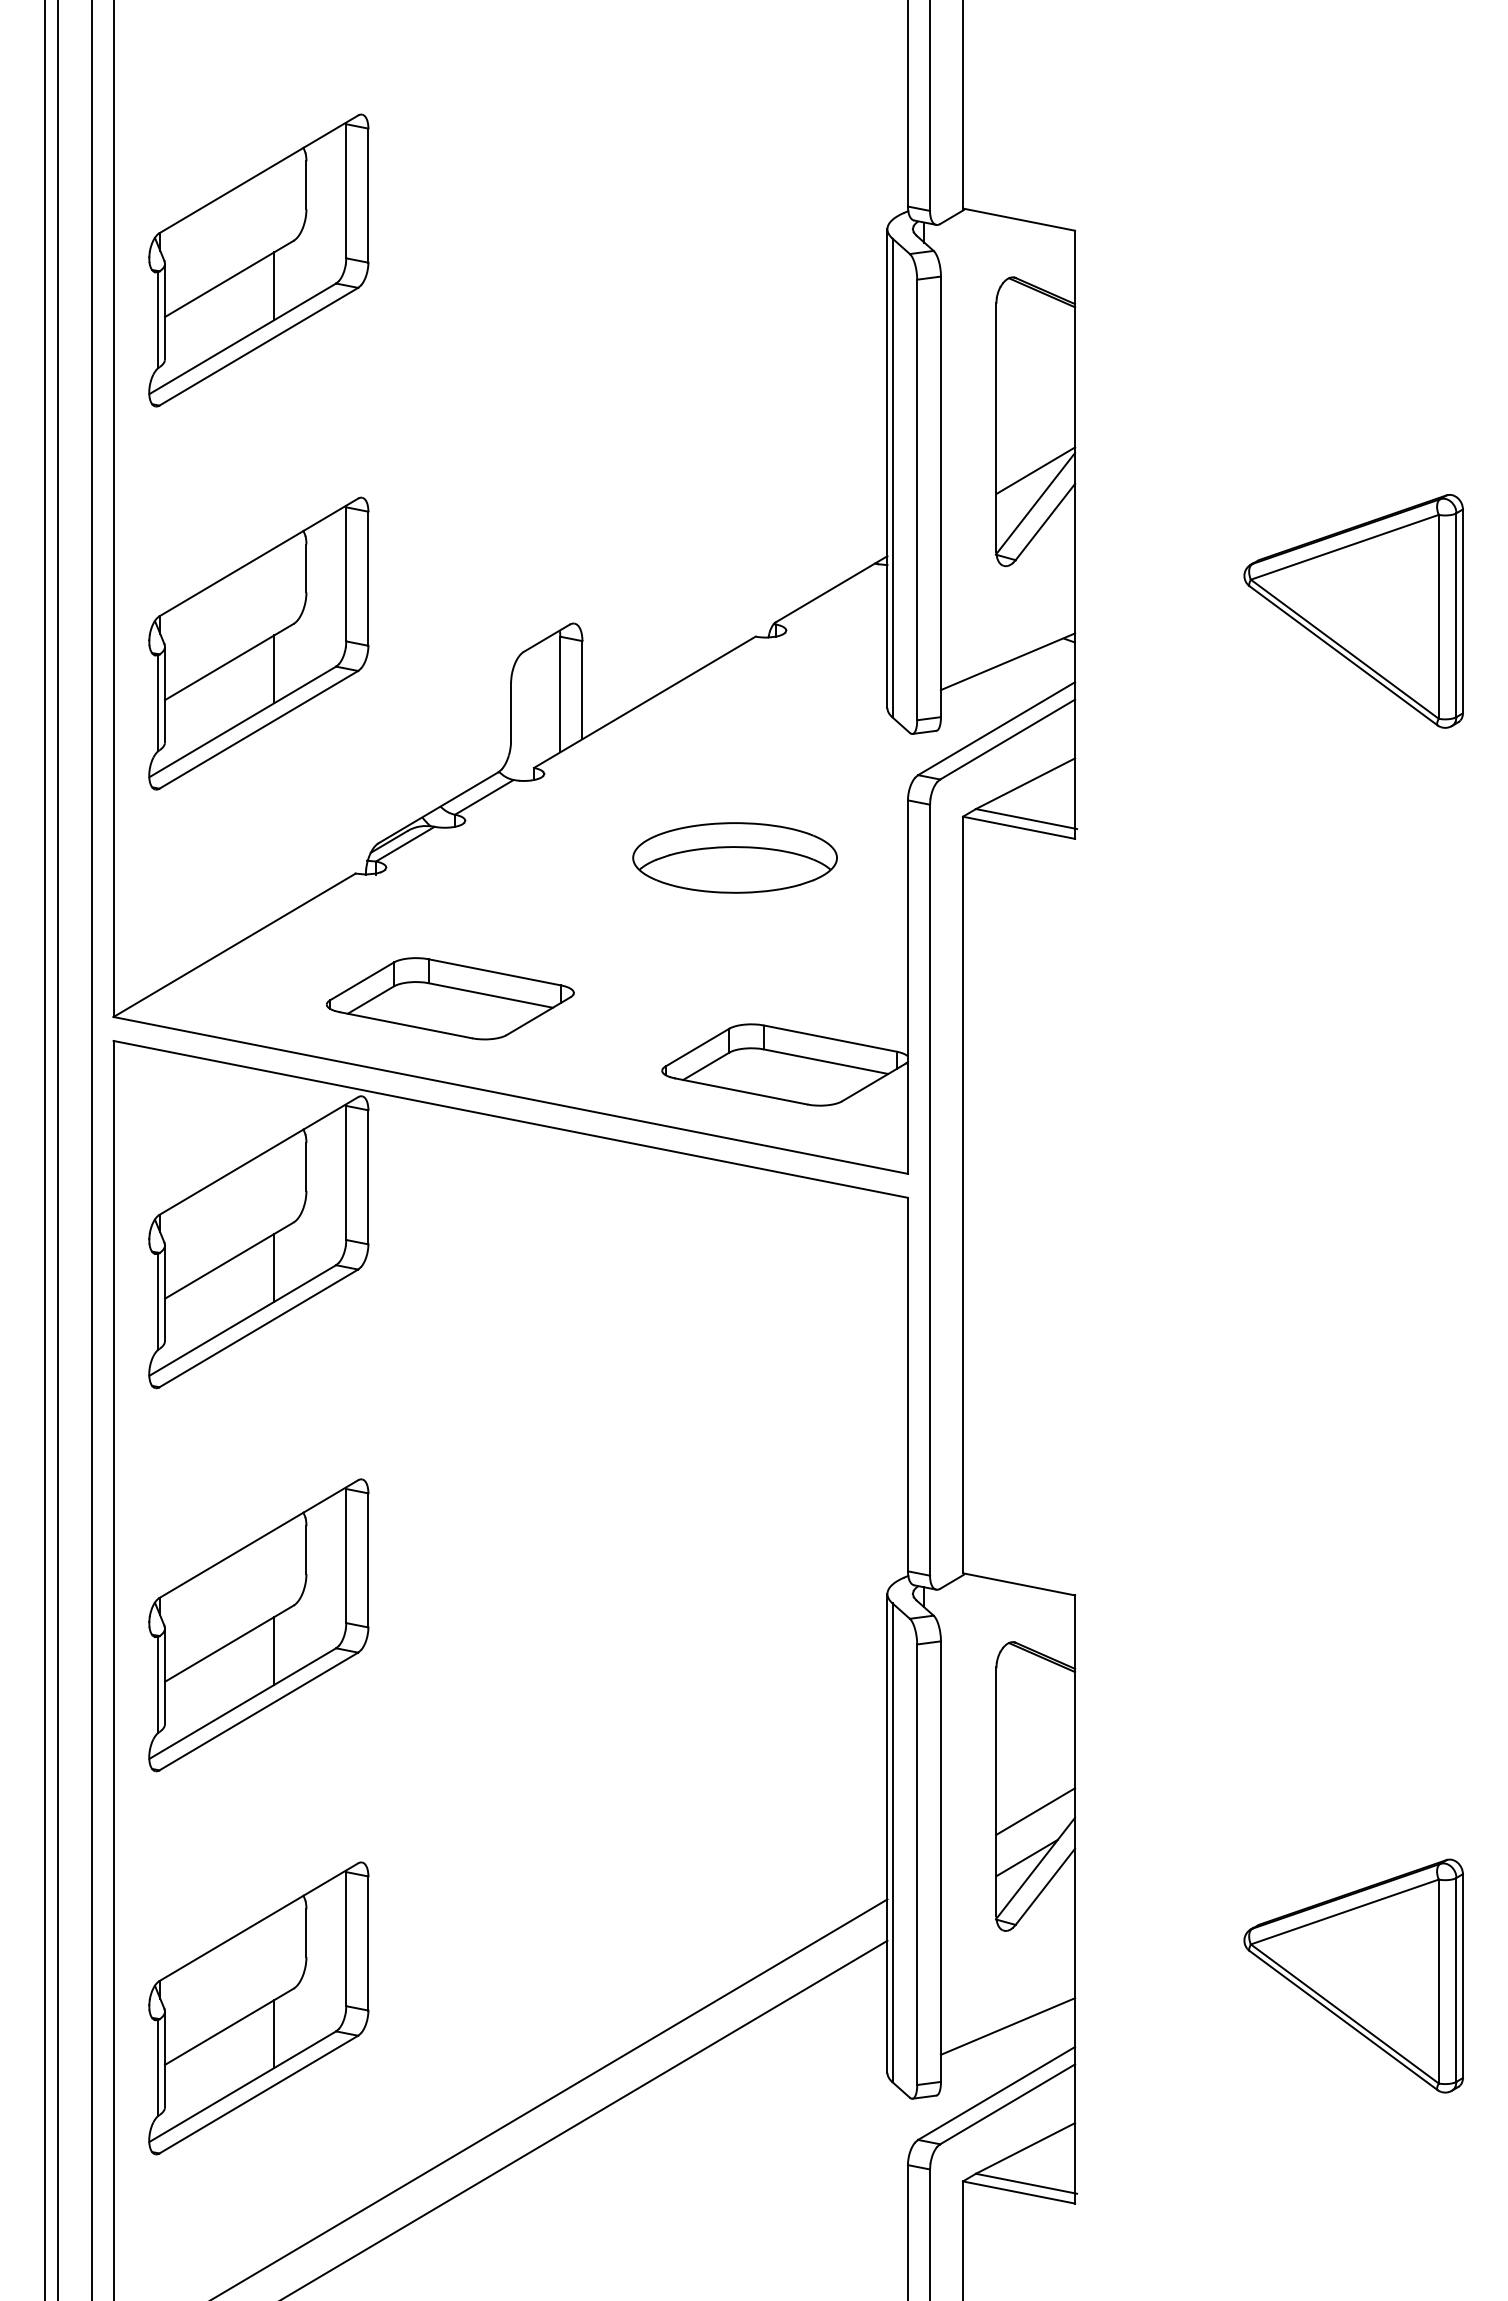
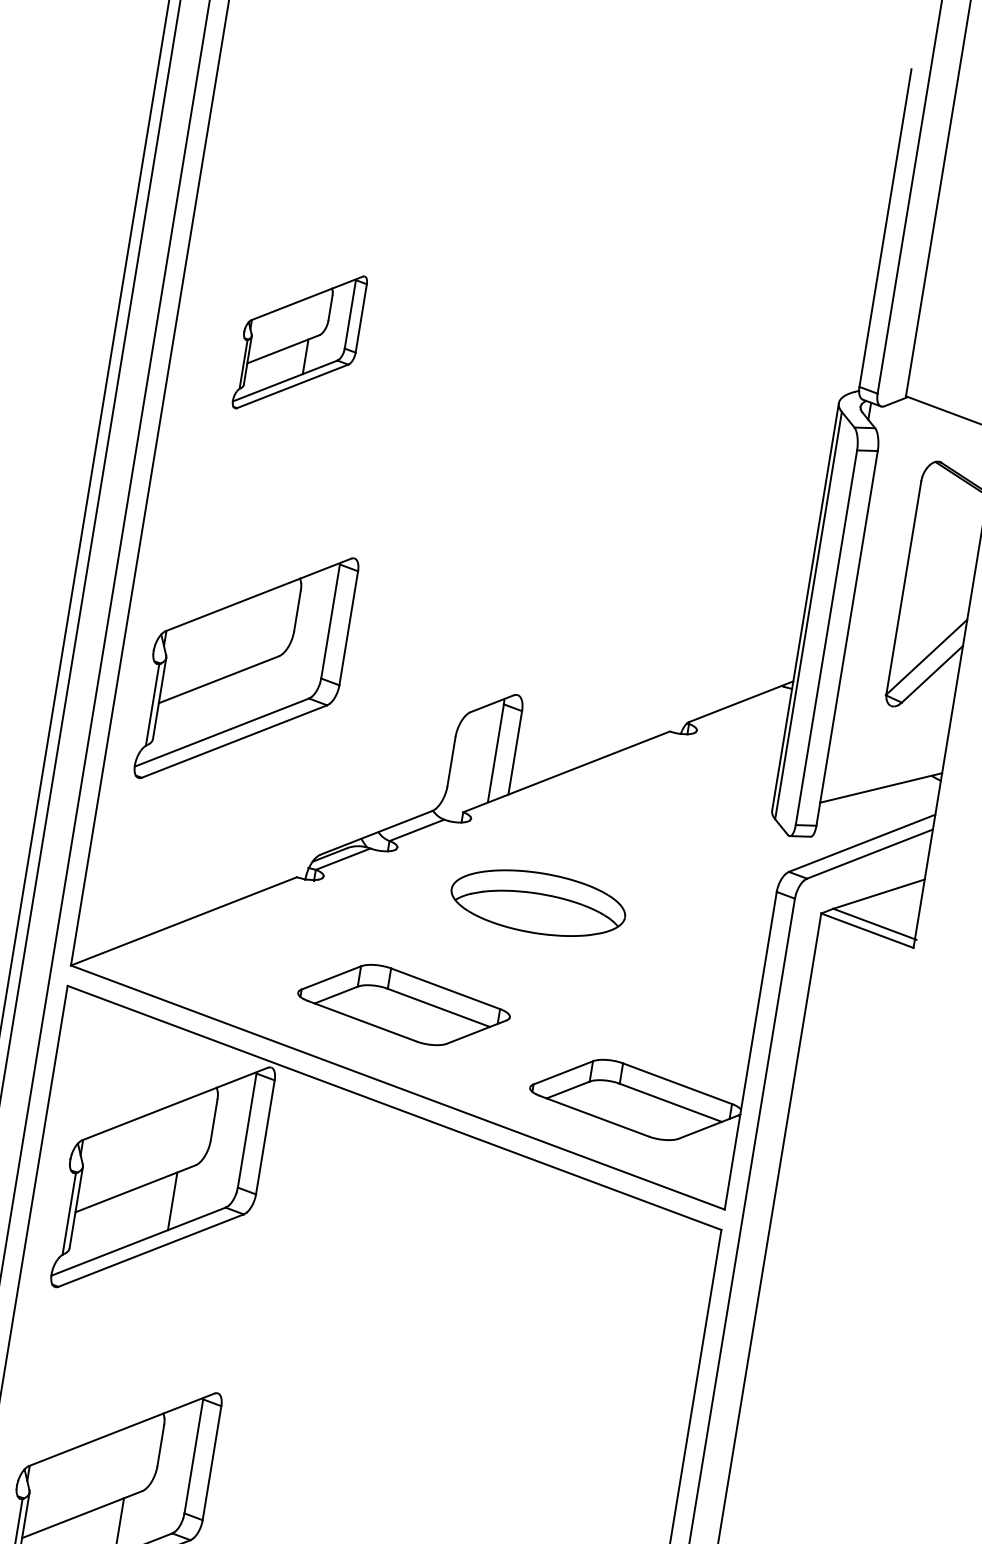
part: (258, 260) -> (299, 342), size x0.6
line: (1035, 470) -> (931, 629), removed
line: (274, 669) -> (256, 692), removed
part: (734, 857) -> (537, 902), moved
part: (450, 998) -> (404, 1004), moved

